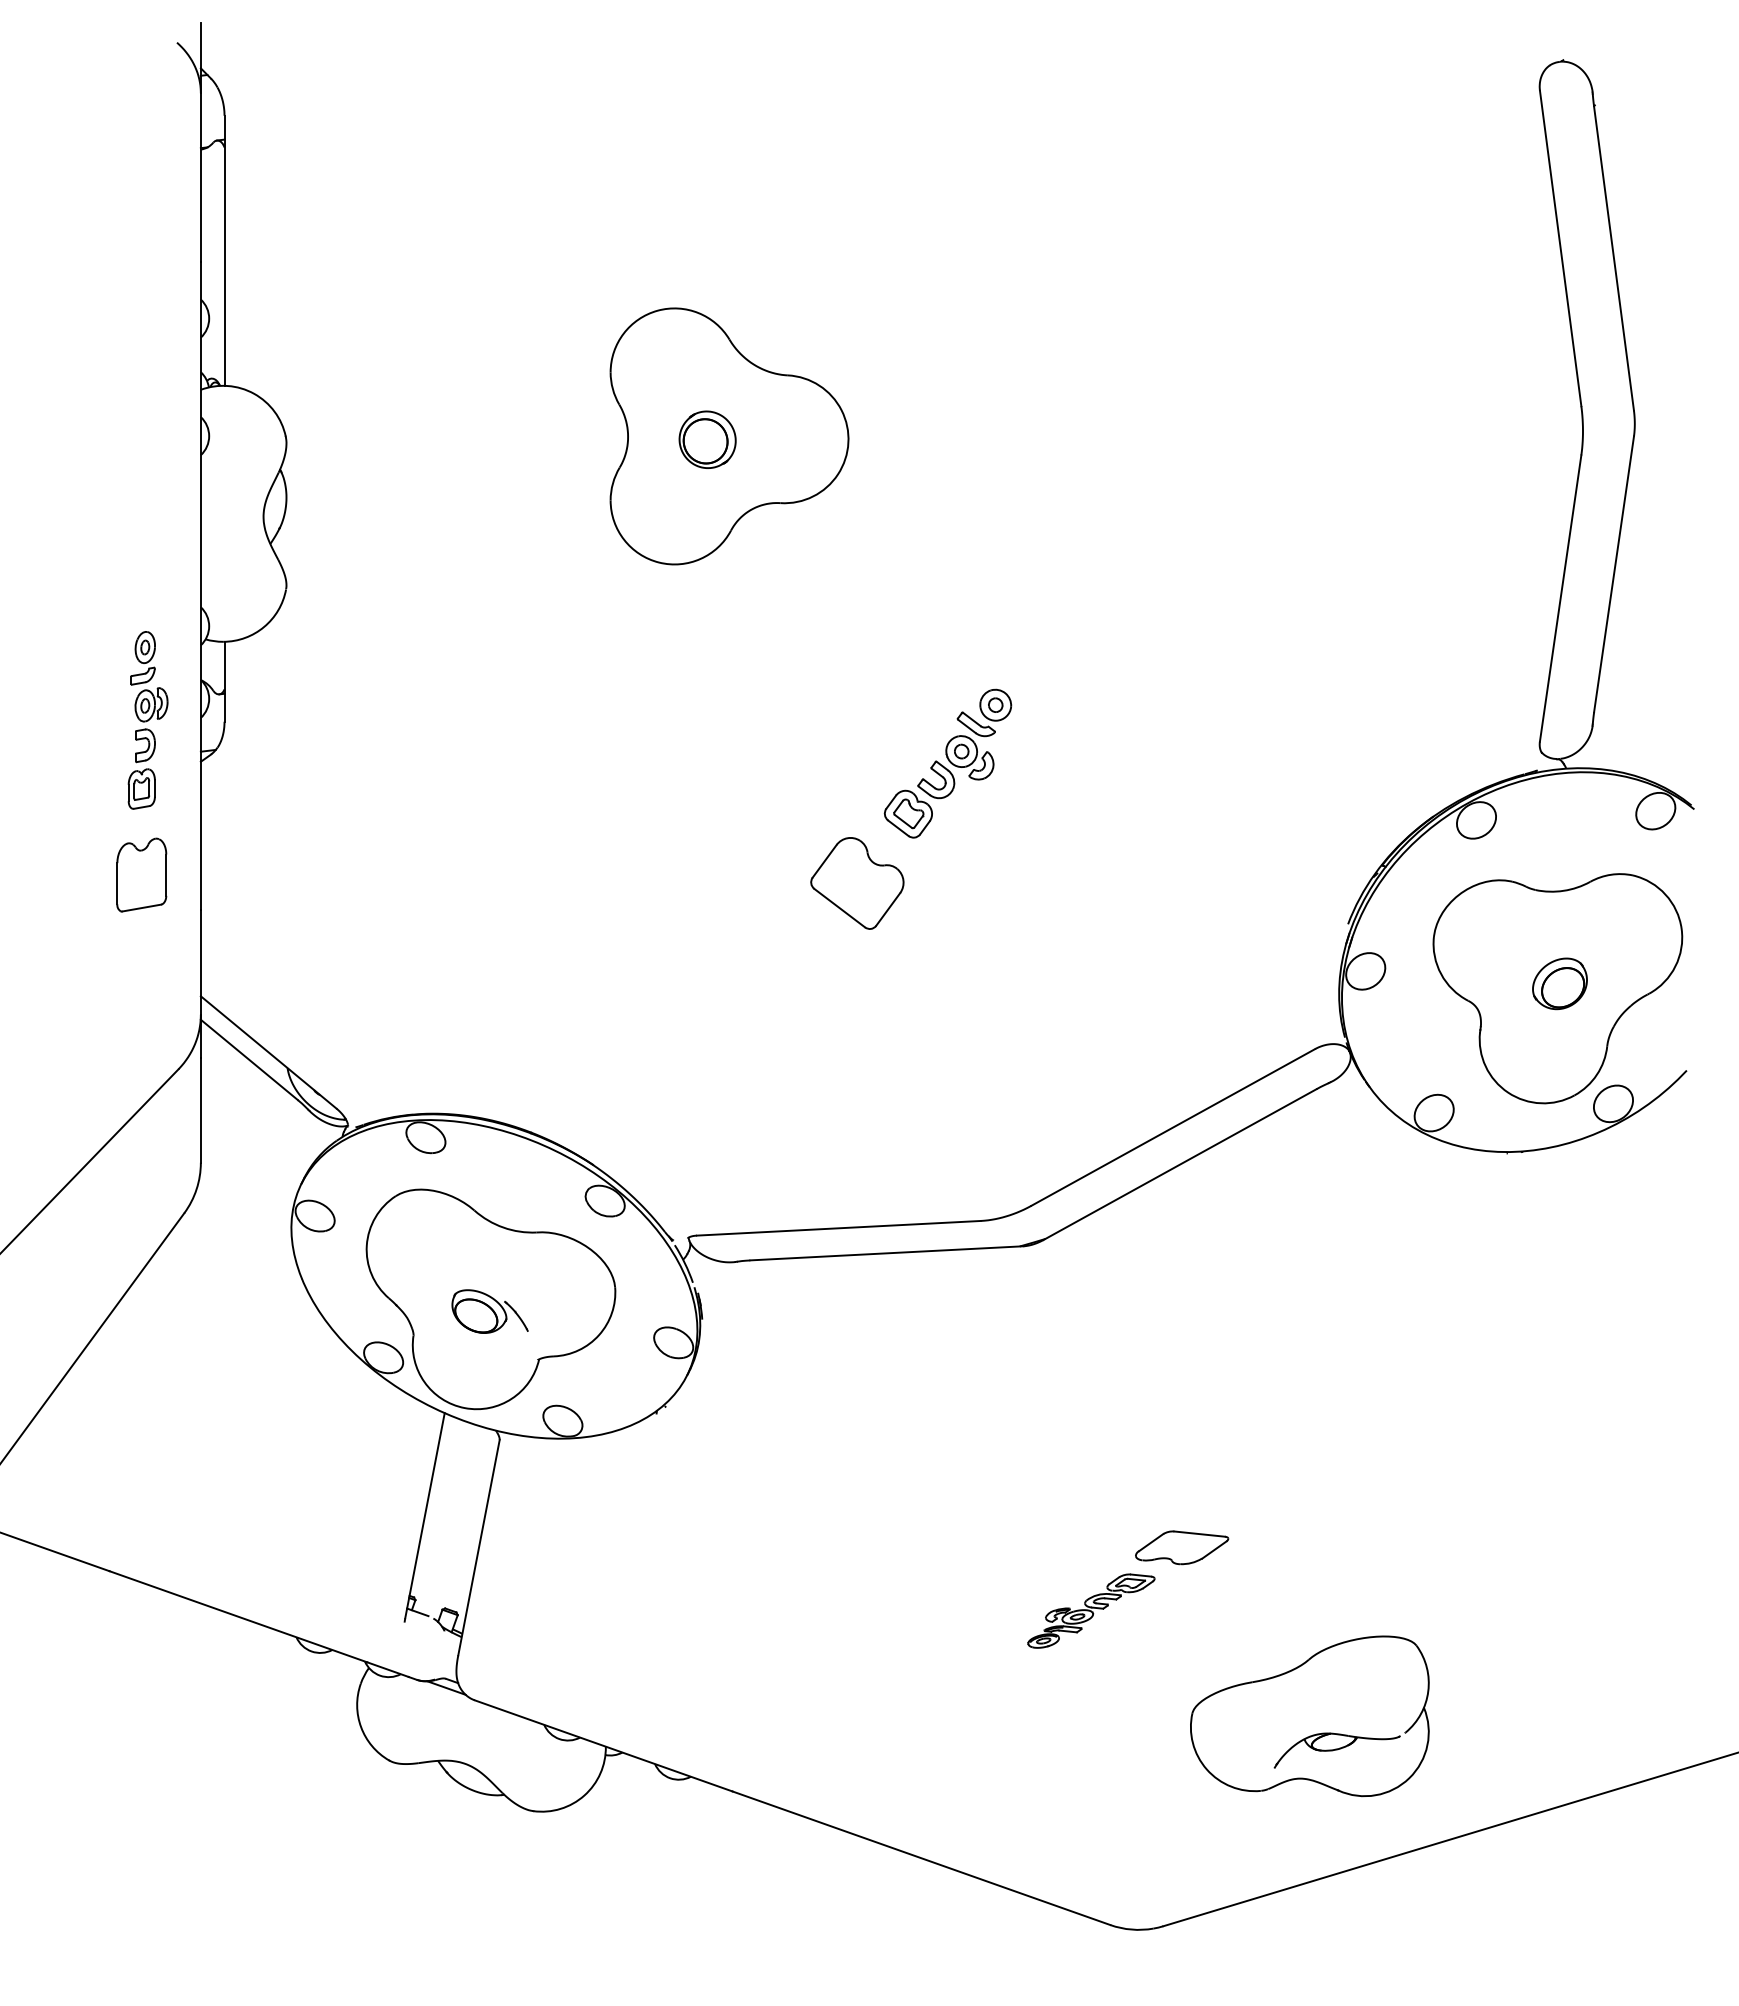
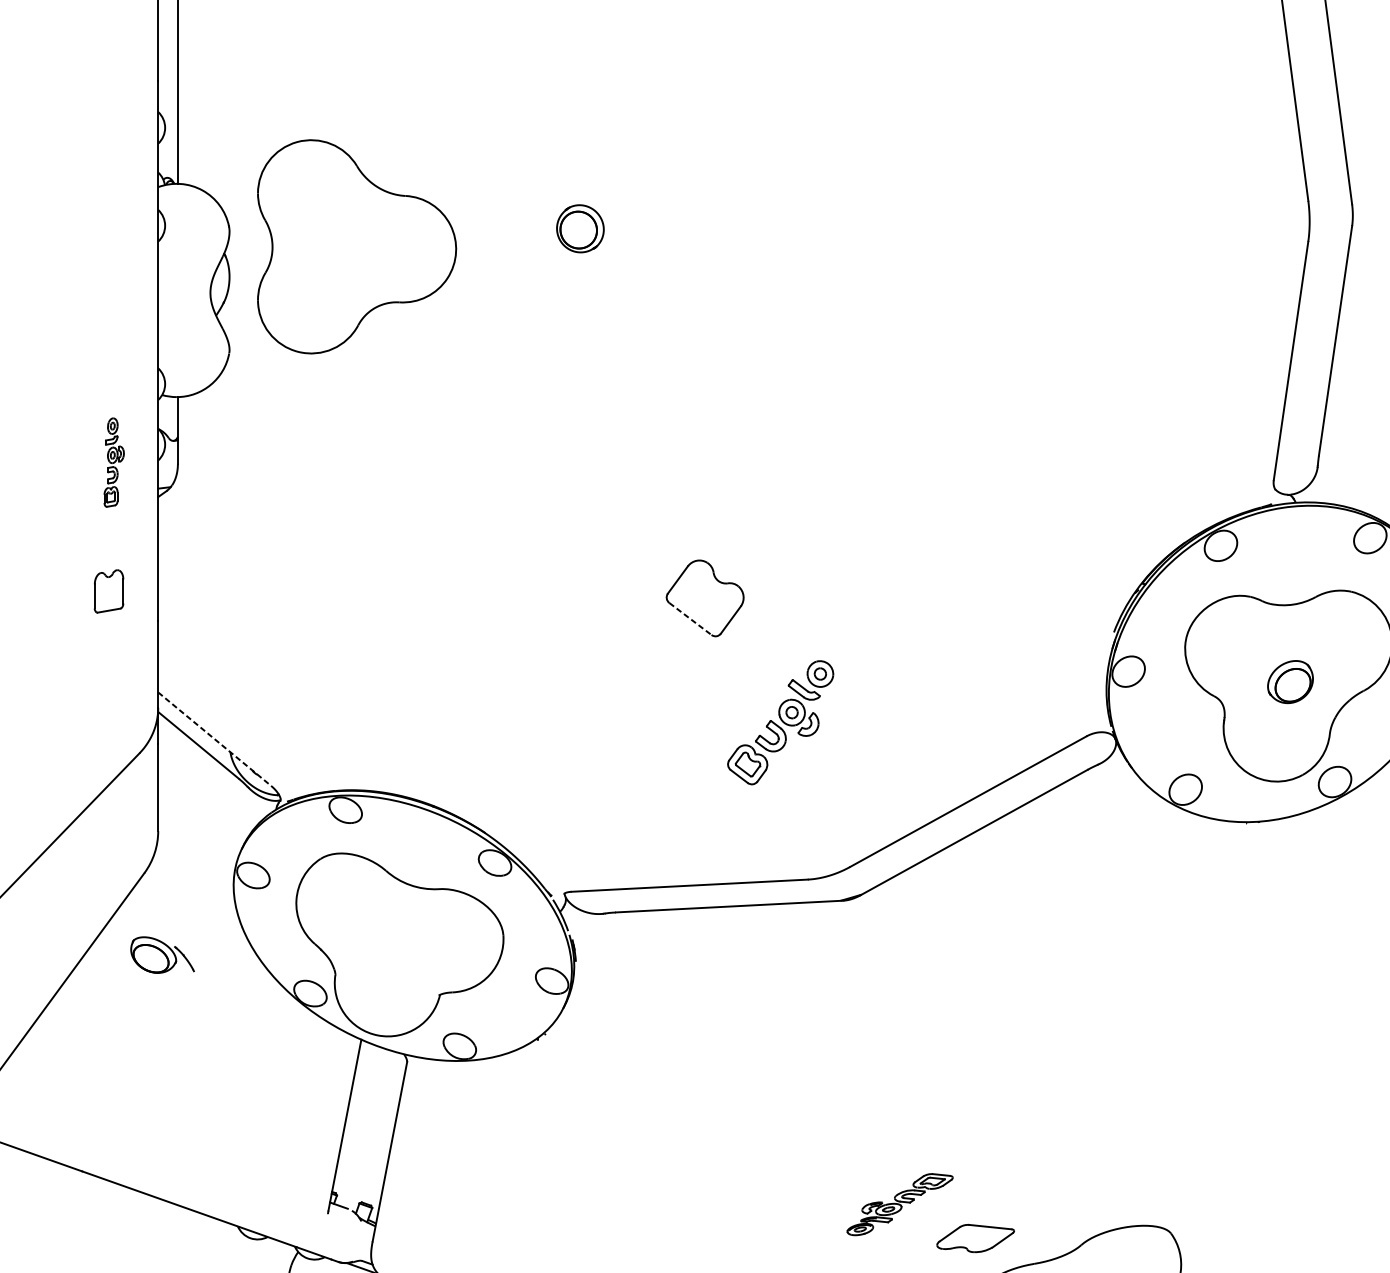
part: (729, 436) -> (357, 246), moved
part: (147, 720) -> (113, 462), size x0.6
part: (947, 763) -> (780, 722), moved
part: (141, 874) -> (108, 590), size x0.7
line: (839, 908) -> (690, 619), solid -> dashed
line: (268, 1052) -> (214, 739), solid -> dashed
part: (489, 1311) -> (162, 955), moved
part: (1182, 1547) -> (976, 1238), moved

